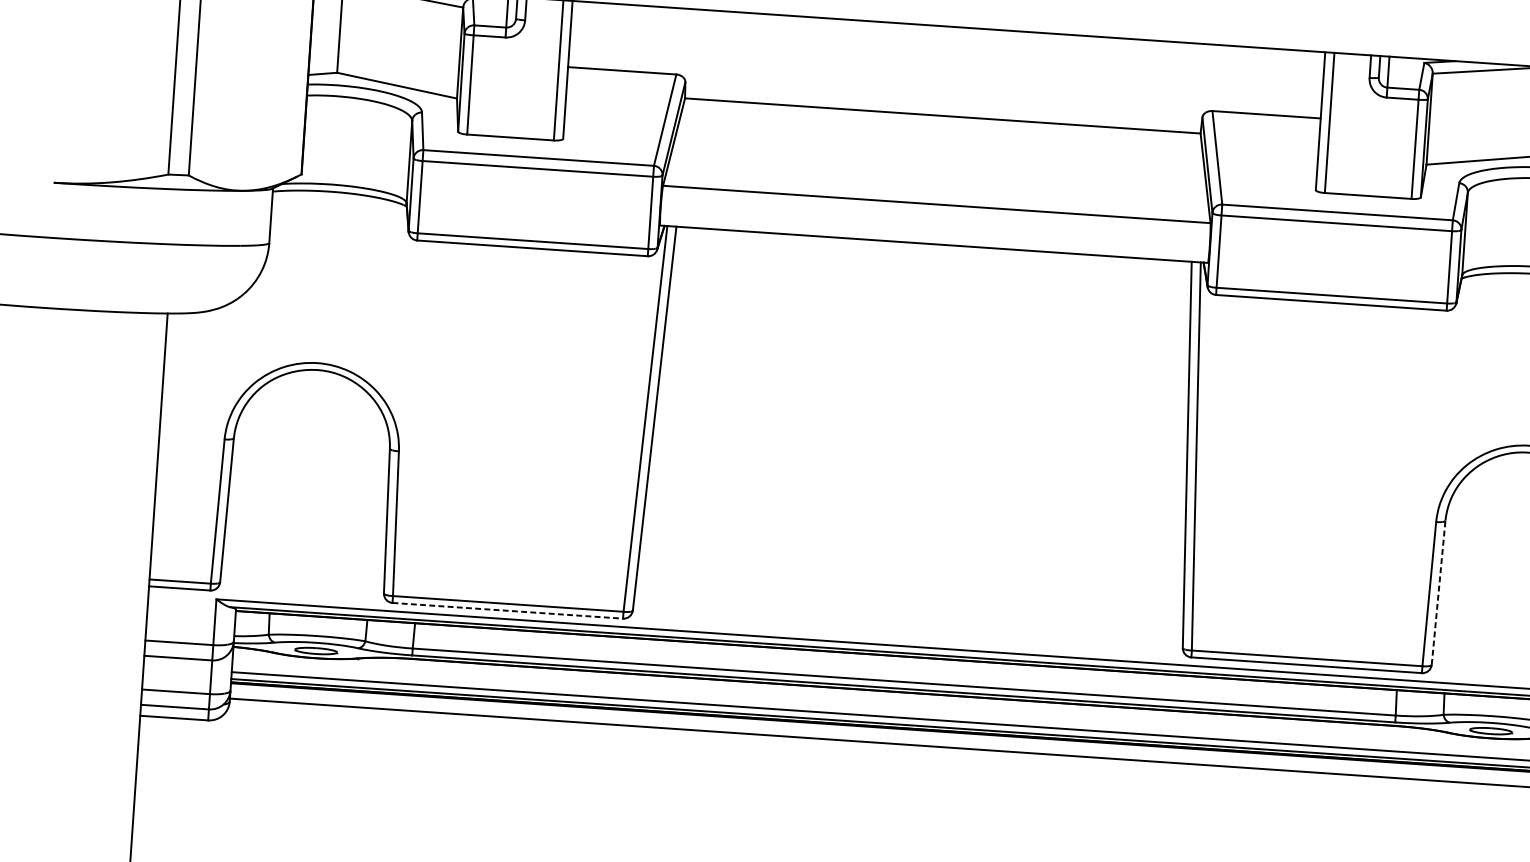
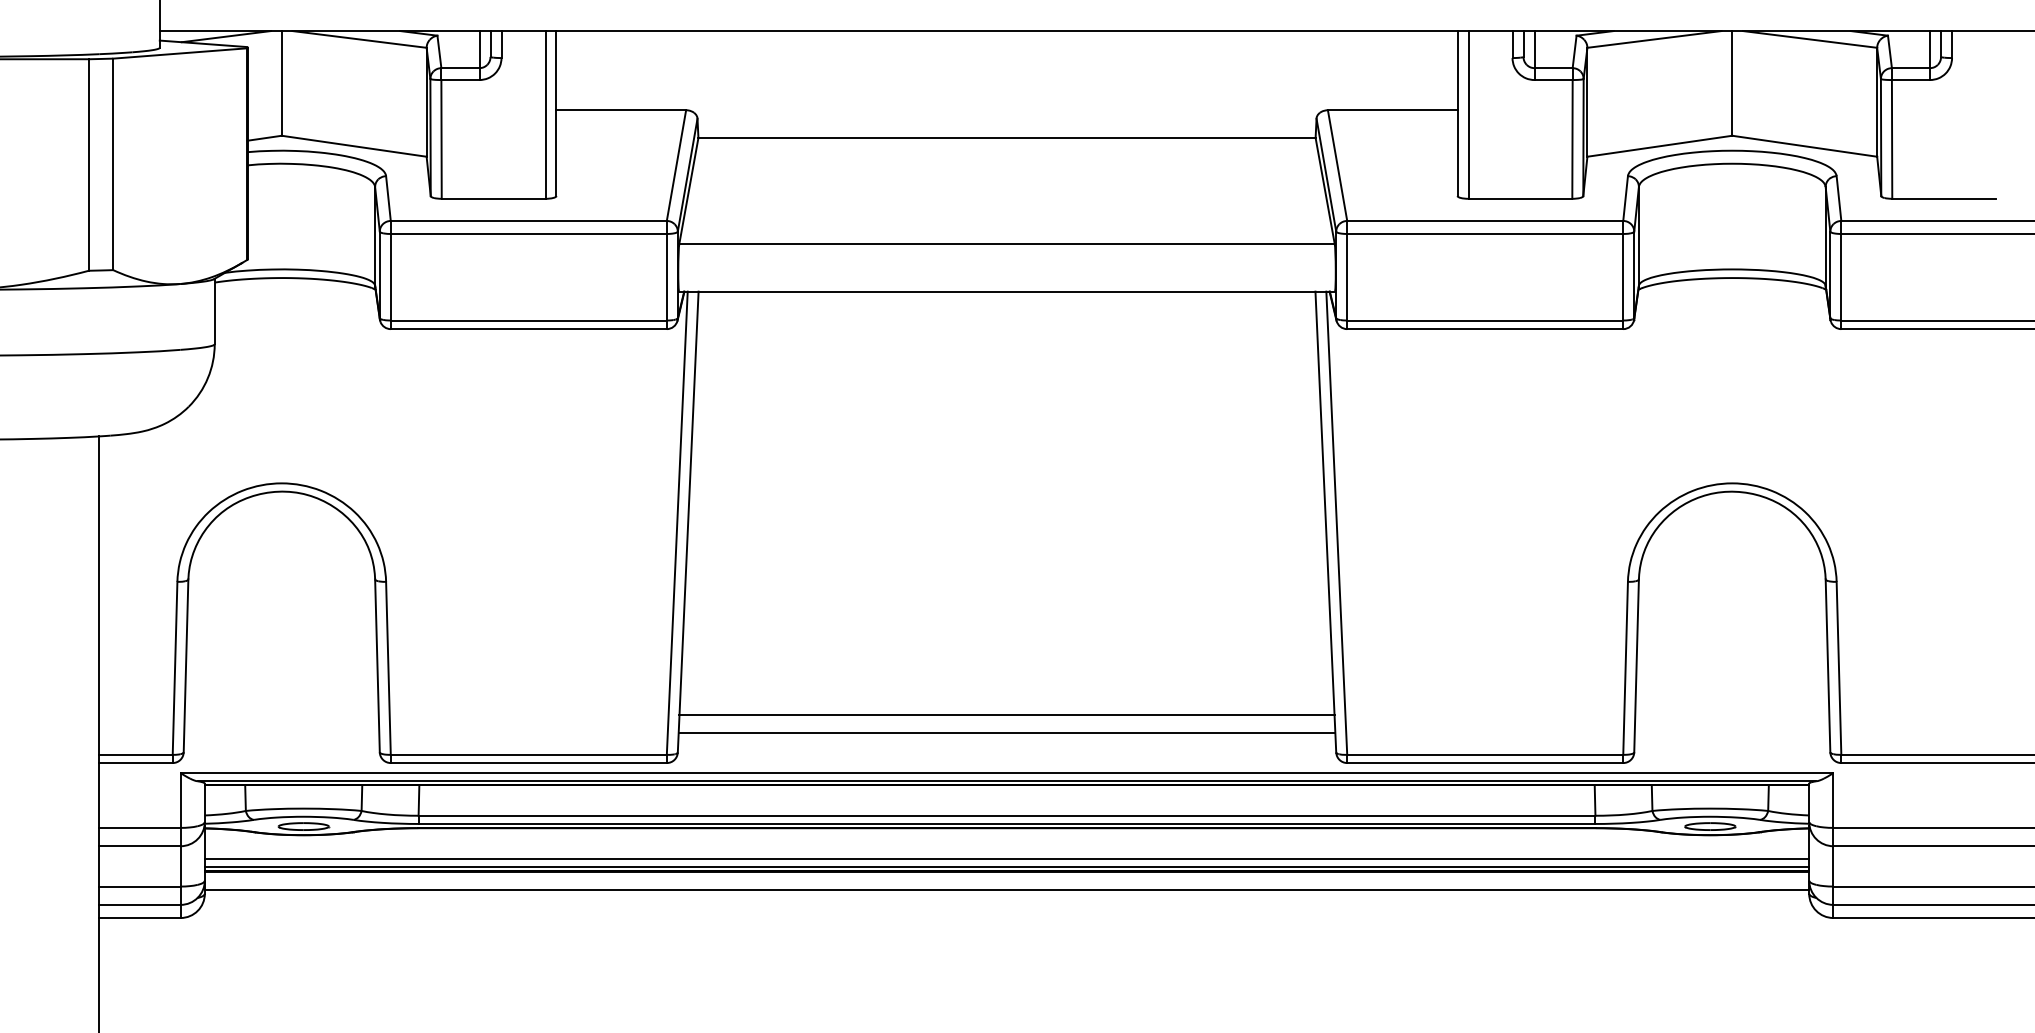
line: (1438, 592) -> (1636, 665), dashed -> solid
line: (909, 597) -> (1006, 714), added
line: (508, 611) -> (529, 763), dashed -> solid
line: (908, 613) -> (1006, 733), added

